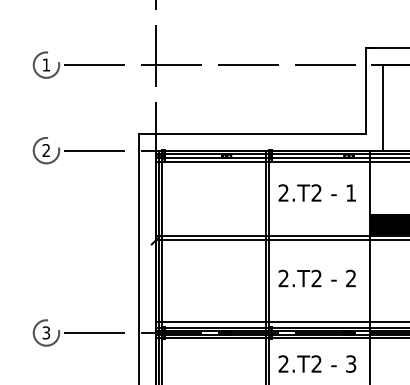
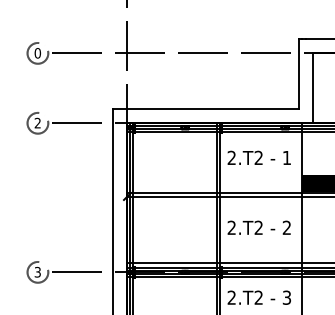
text: (45, 65) -> (37, 53), 1 -> 0

